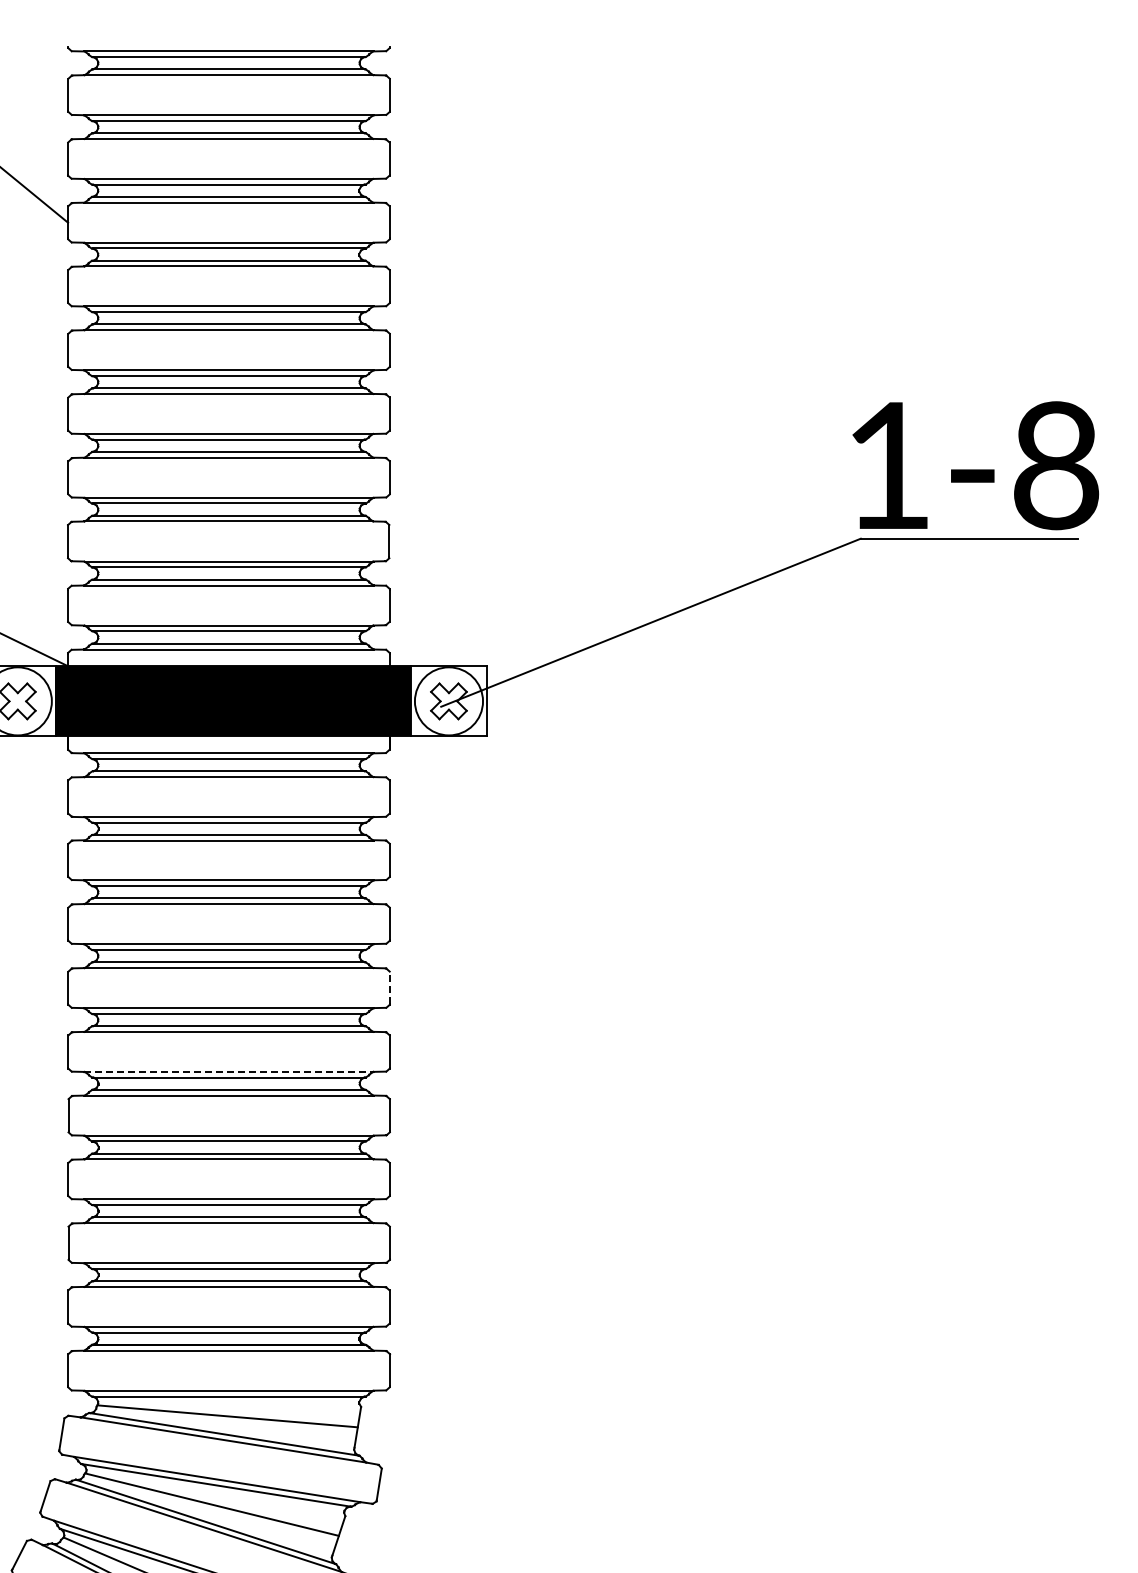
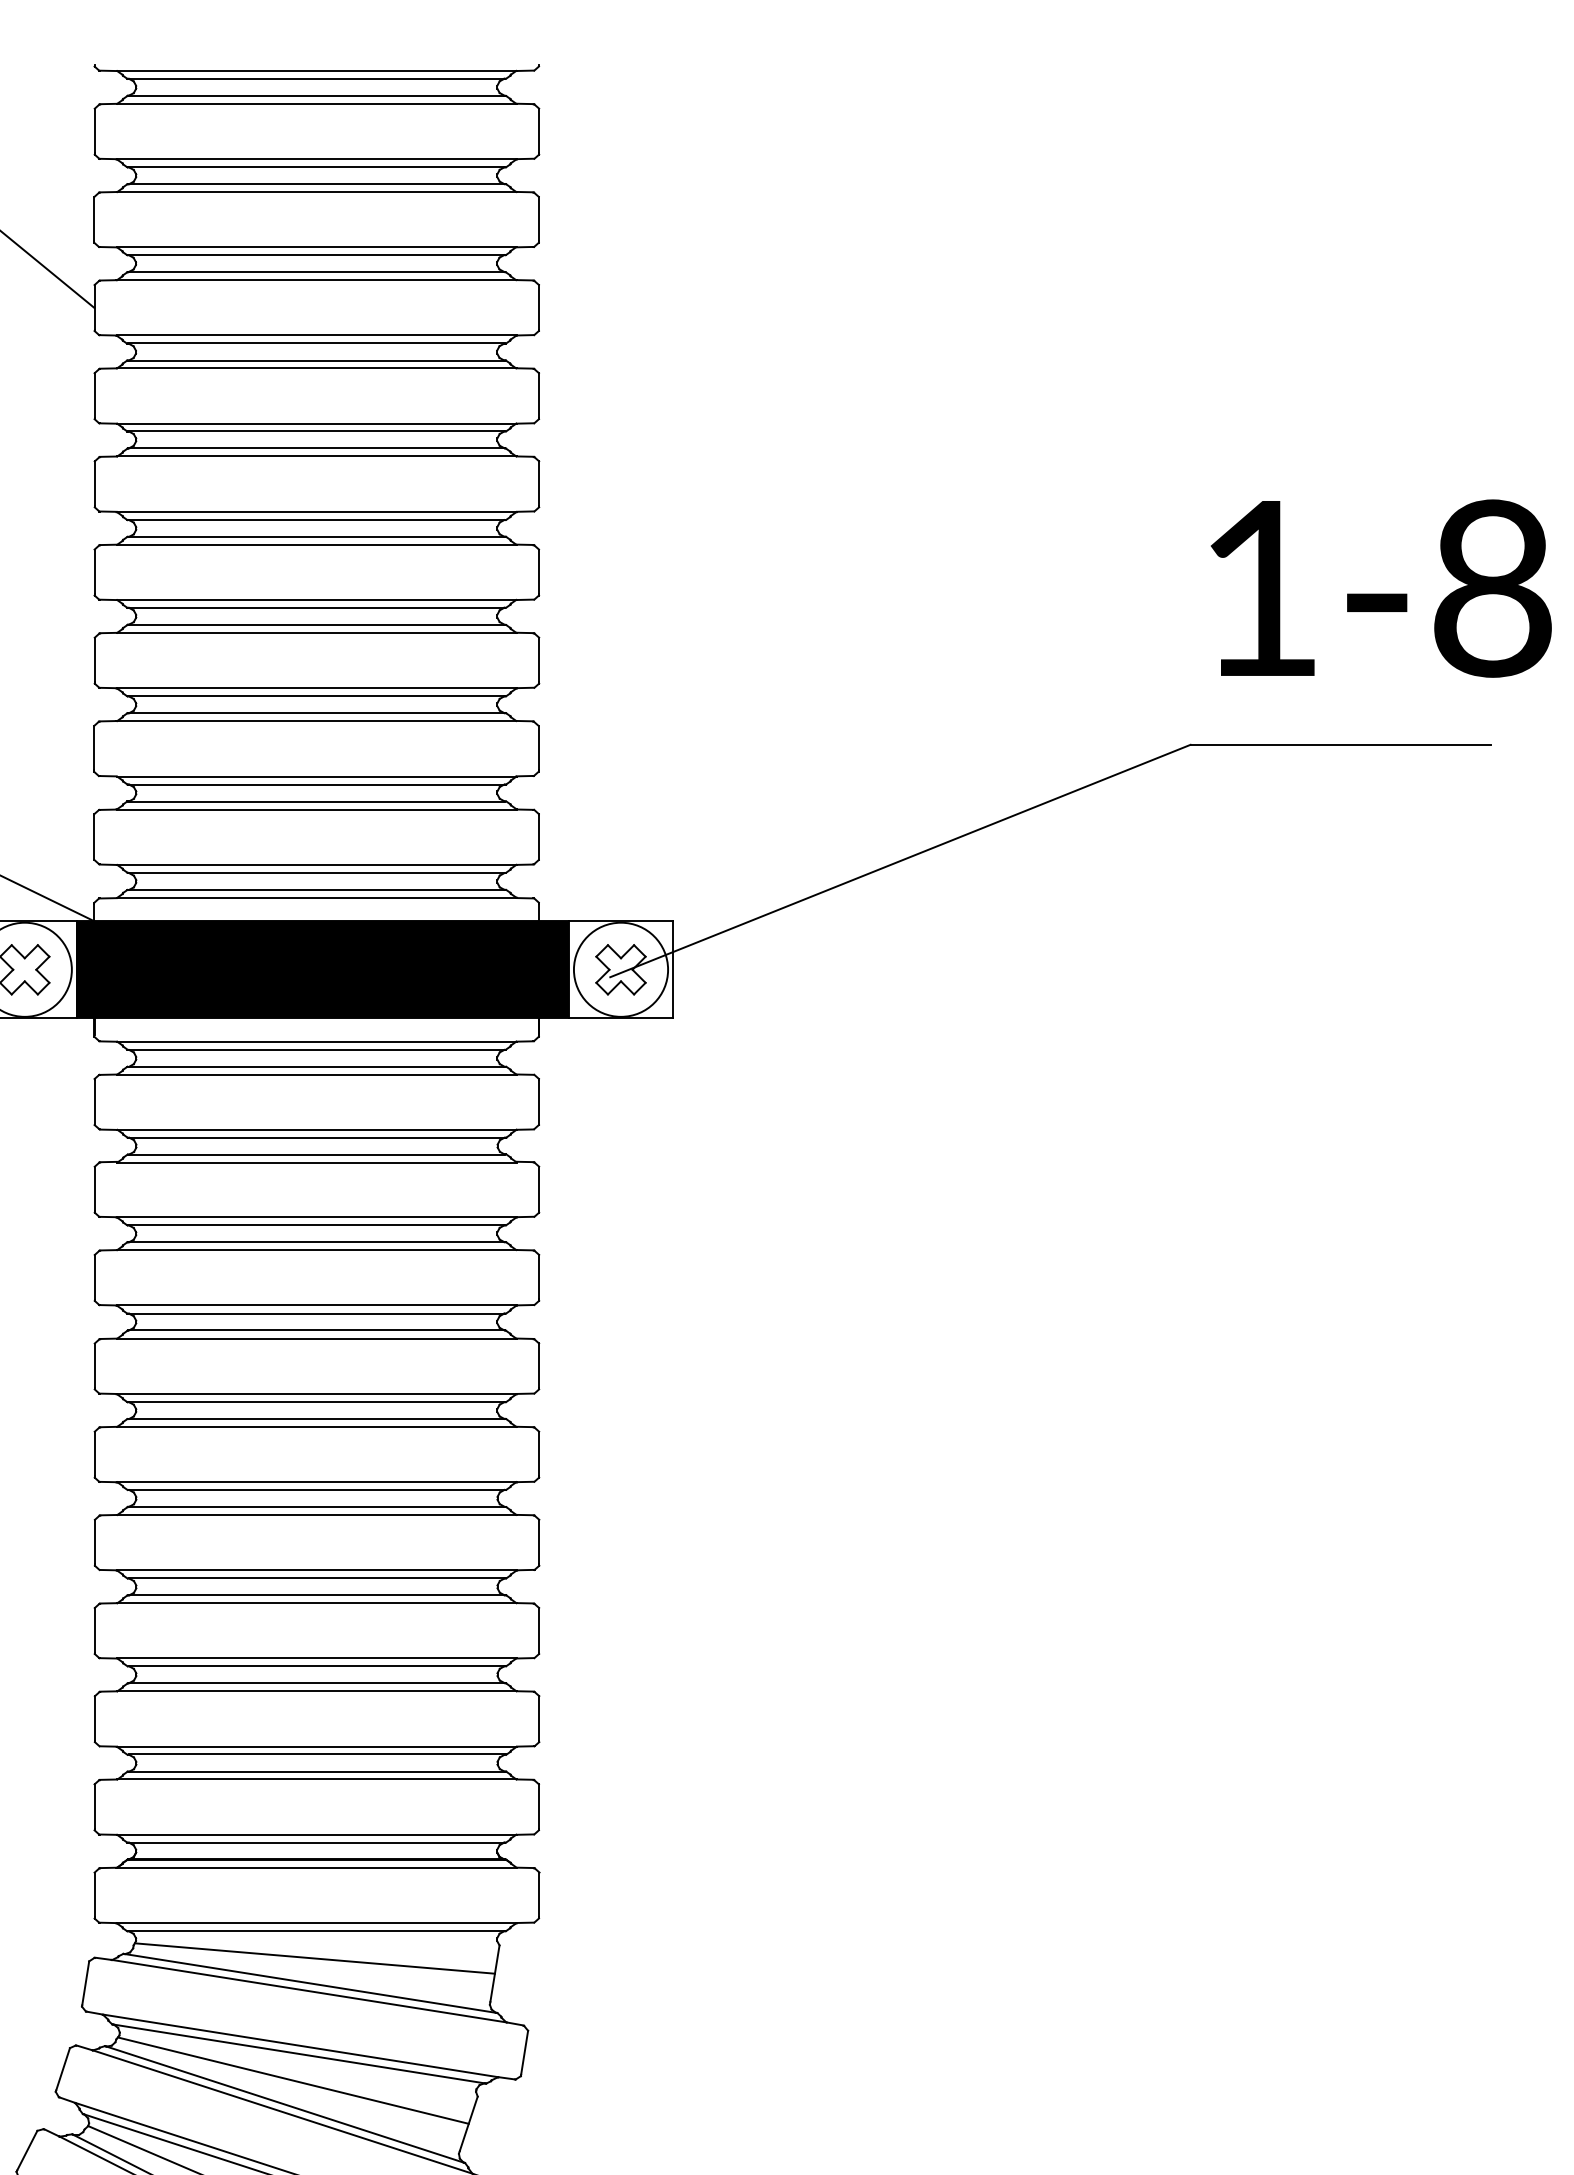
text: (975, 465) -> (1380, 588), moved
line: (389, 987) -> (538, 1365), dashed -> solid
line: (229, 1071) -> (317, 1481), dashed -> solid

